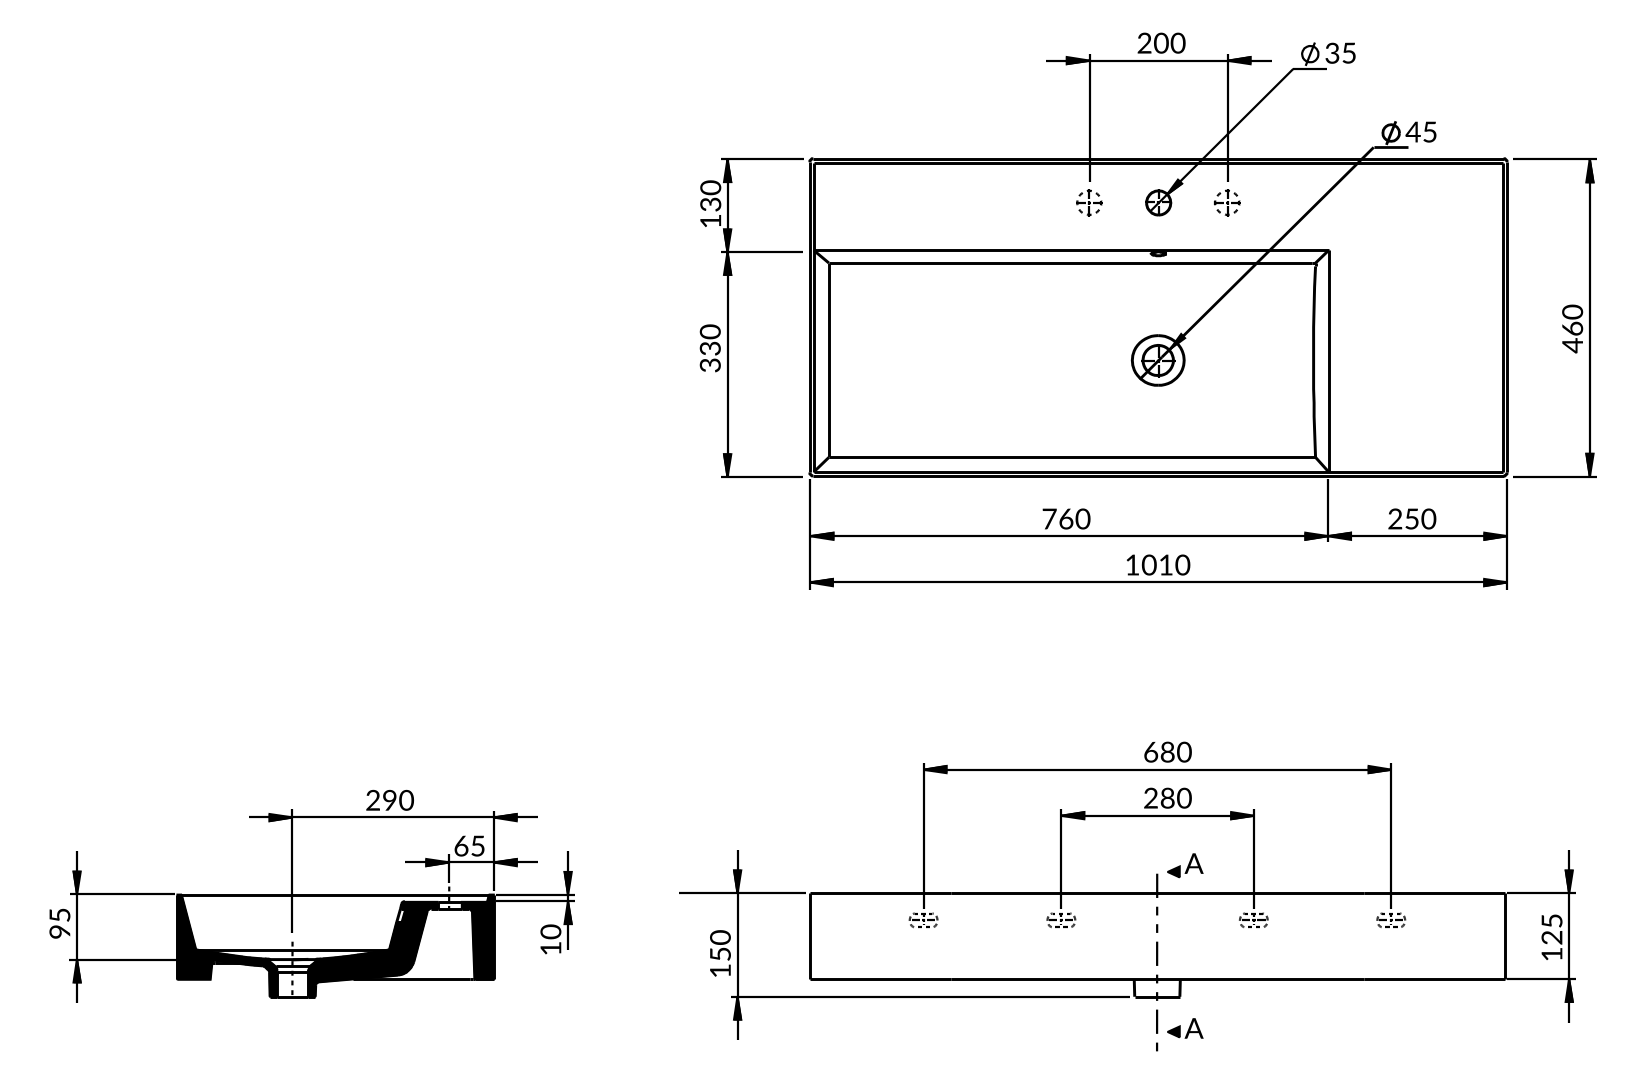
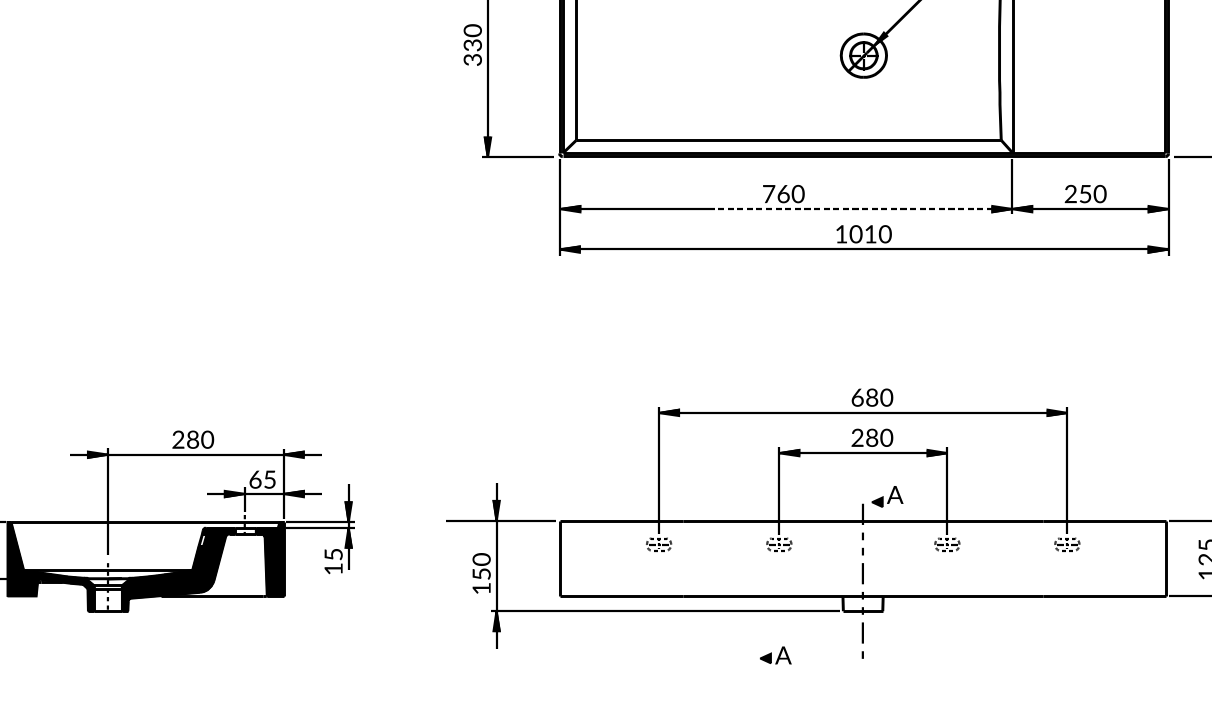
line: (1157, 536) -> (863, 209), solid -> dashed
text: (389, 800) -> (192, 439), 290 -> 280
text: (550, 931) -> (333, 554), 10 -> 15
part: (1185, 1028) -> (775, 655), moved

